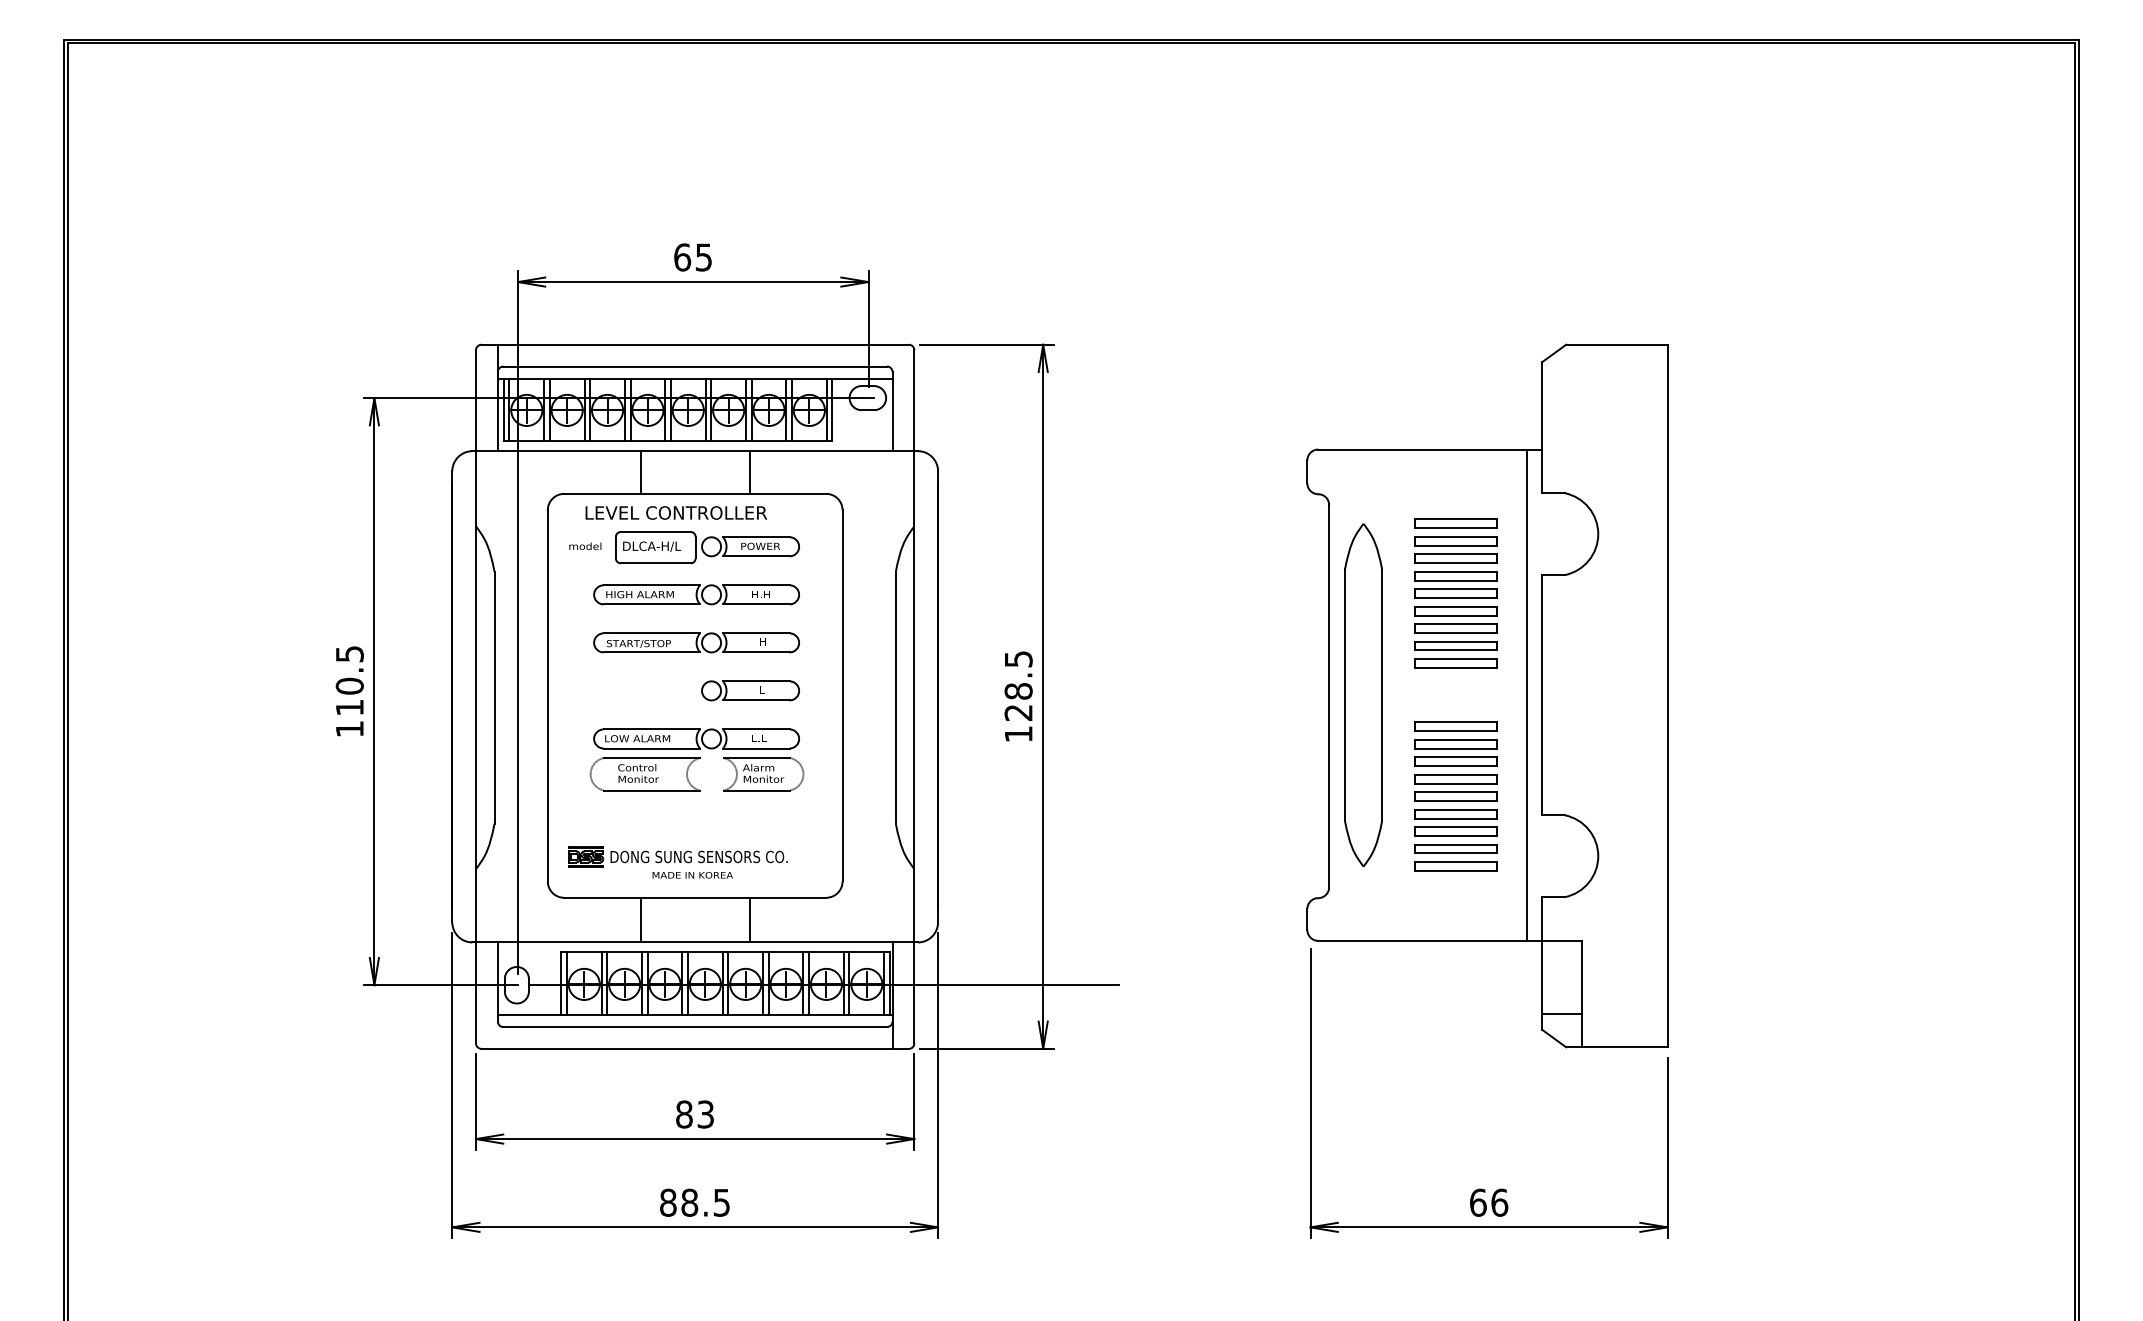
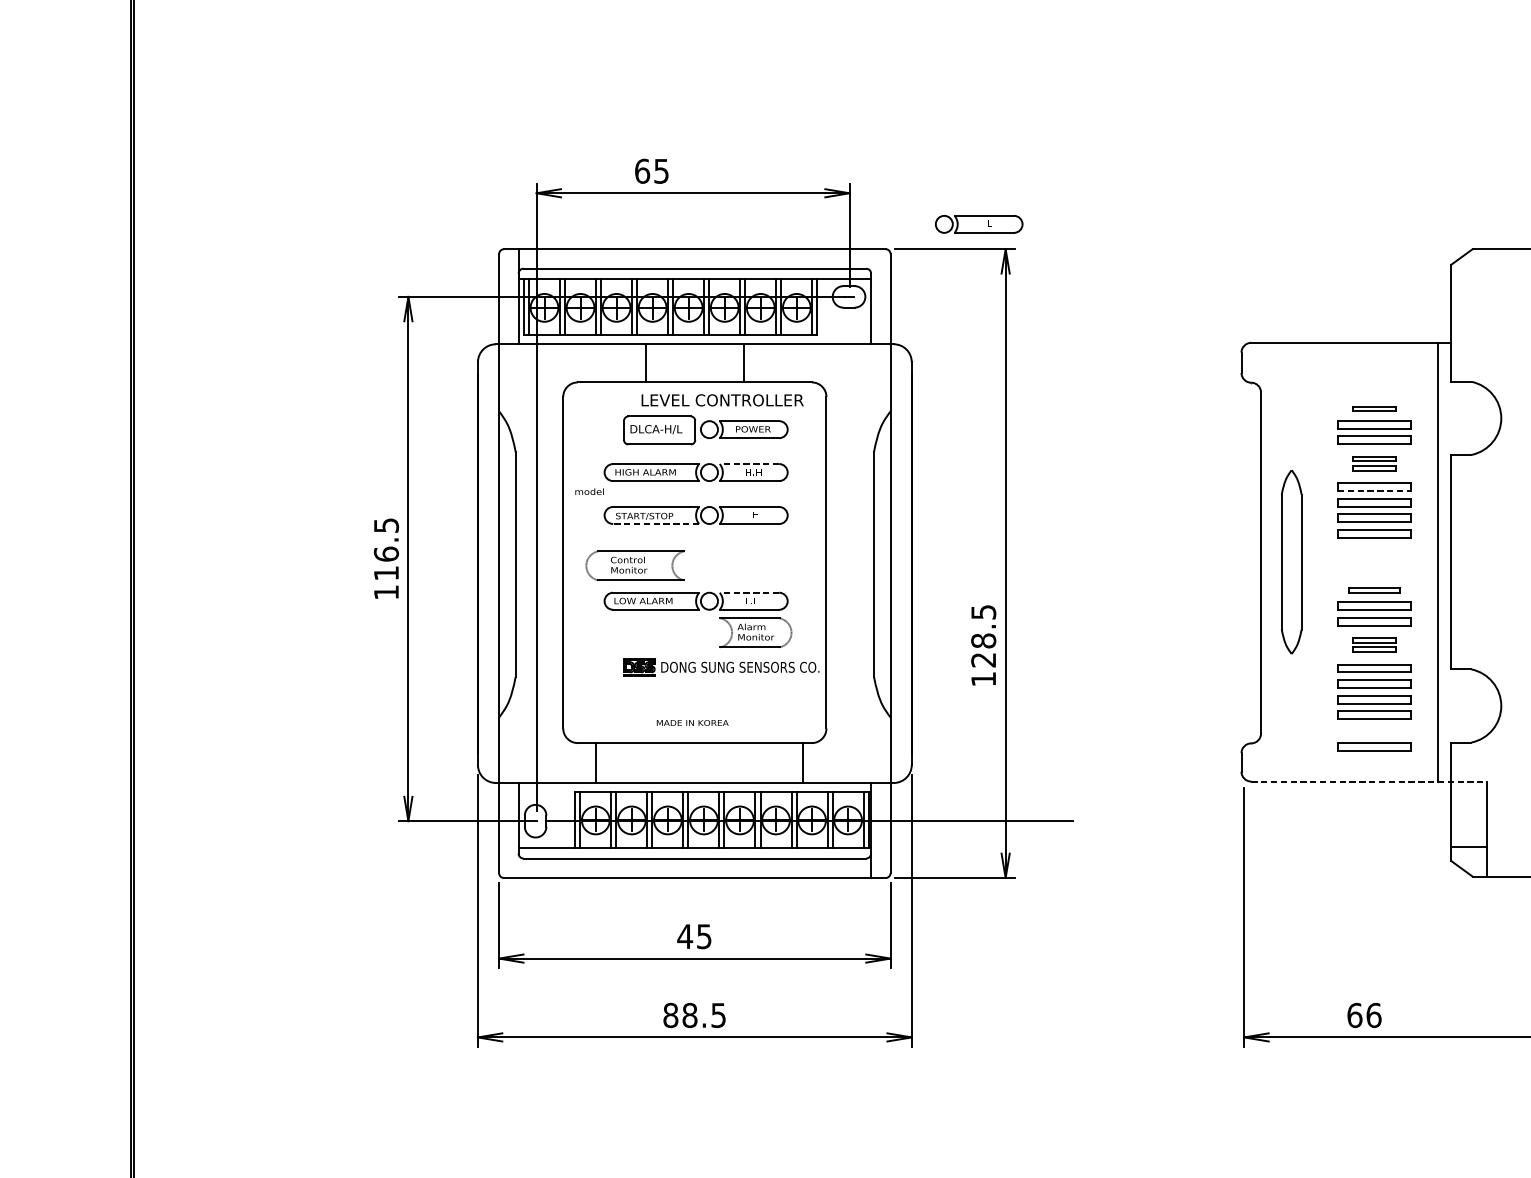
text: (692, 257) -> (651, 171), moved
text: (675, 512) -> (721, 399), moved
part: (1455, 523) -> (1373, 408), size x0.6
text: (585, 545) -> (589, 491), moved
part: (1455, 584) -> (1373, 463), size x0.6
line: (755, 585) -> (748, 464), solid -> dashed
line: (1456, 615) -> (1374, 491), solid -> dashed
line: (651, 652) -> (655, 524), solid -> dashed
text: (349, 685) -> (386, 553), 110.5 -> 116.5
part: (750, 690) -> (979, 224), moved
part: (1363, 694) -> (1291, 561), size x0.6
text: (1018, 696) -> (983, 645), moved
part: (1455, 726) -> (1373, 590), size x0.7
line: (755, 729) -> (748, 592), solid -> dashed
part: (644, 774) -> (634, 566), moved
part: (1455, 787) -> (1373, 644), size x0.6
part: (677, 856) -> (721, 666), moved
part: (1455, 902) -> (1373, 747), added
line: (640, 919) -> (596, 762), moved
line: (749, 919) -> (802, 762), moved
line: (1450, 940) -> (1369, 781), solid -> dashed
text: (694, 1114) -> (694, 936), 83 -> 45
text: (1489, 1202) -> (1364, 1015), moved

